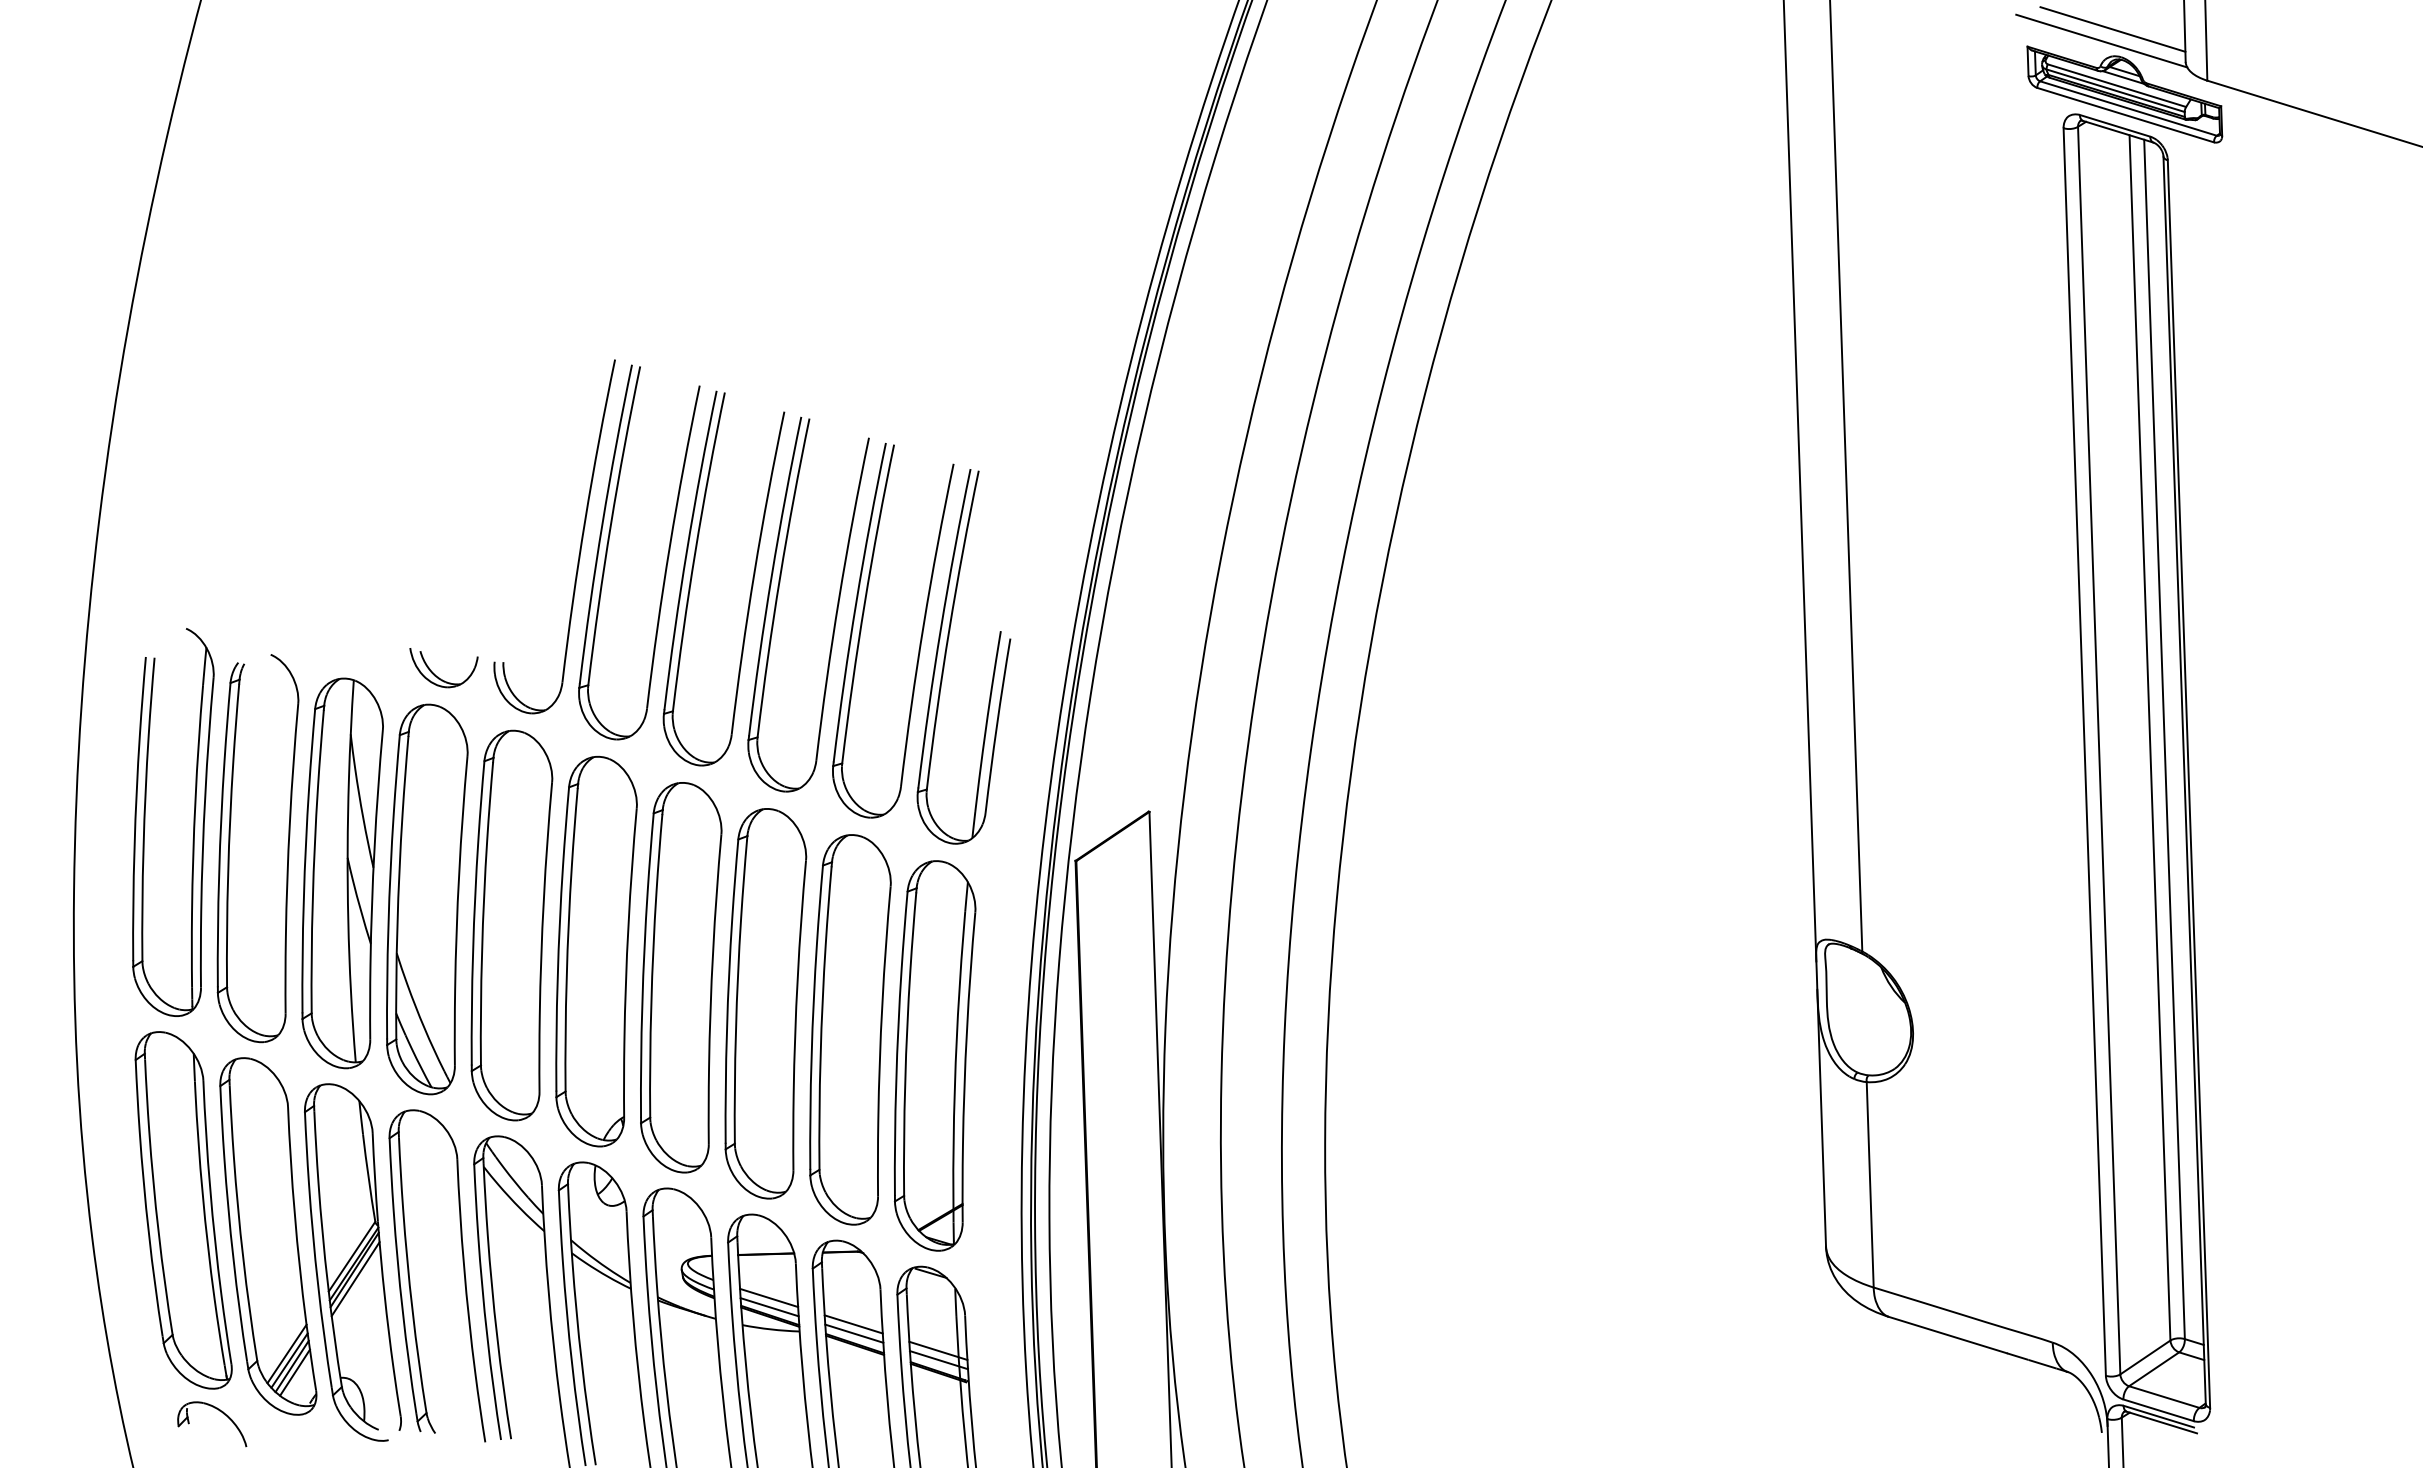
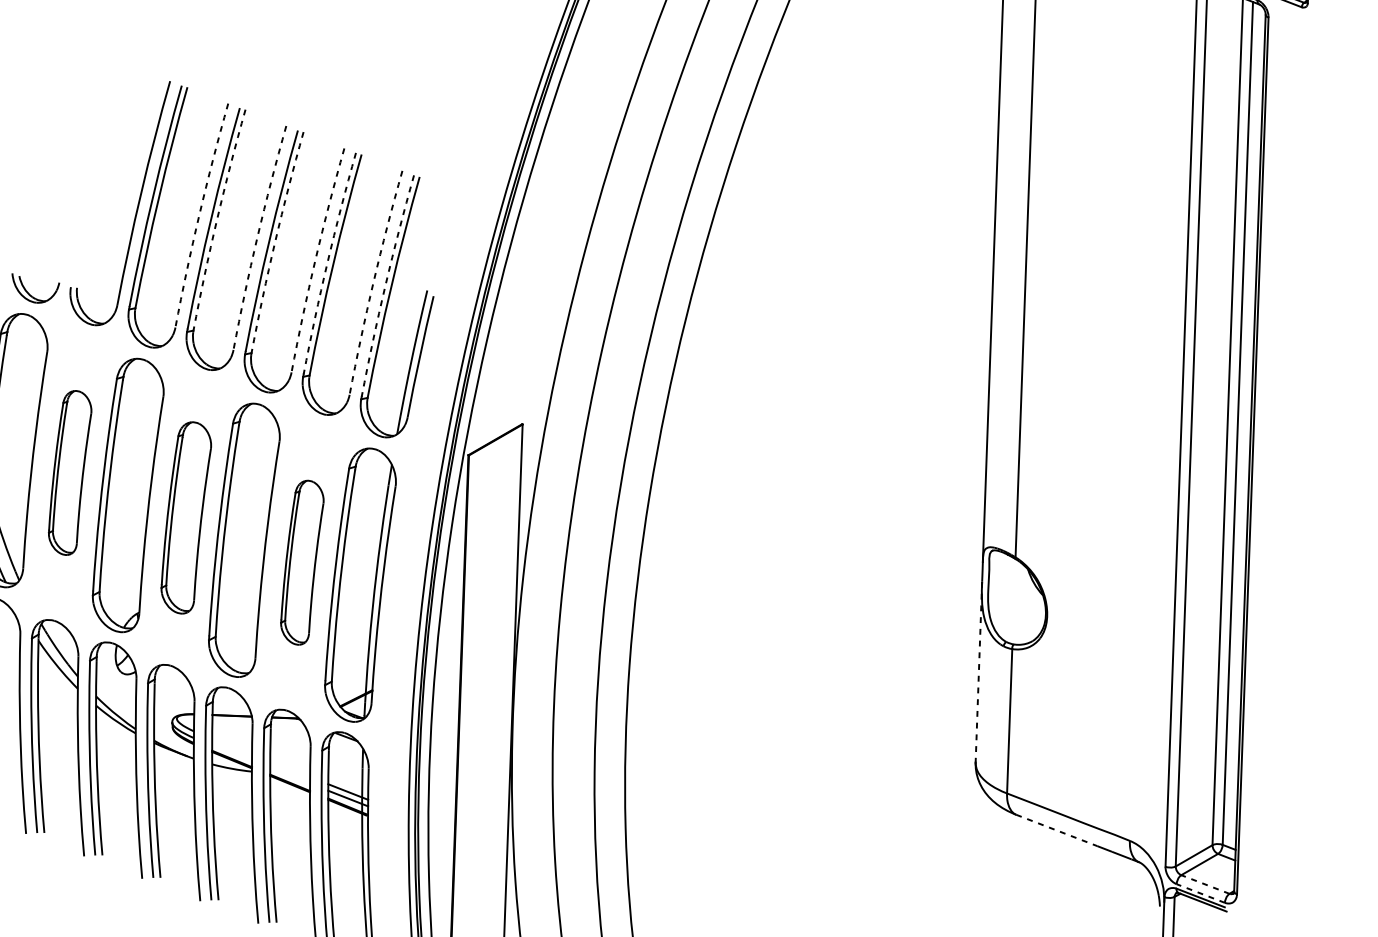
arc: (669, 546) -> (199, 214), solid -> dashed
arc: (695, 551) -> (217, 219), solid -> dashed
arc: (754, 572) -> (257, 237), solid -> dashed
arc: (780, 577) -> (275, 242), solid -> dashed
arc: (839, 598) -> (315, 259), solid -> dashed
arc: (856, 602) -> (327, 263), solid -> dashed
arc: (923, 624) -> (373, 282), solid -> dashed
arc: (941, 628) -> (385, 285), solid -> dashed
part: (511, 925) -> (69, 472), size x0.6
part: (681, 977) -> (186, 517), size x0.7
part: (850, 1029) -> (302, 562), size x0.6
line: (1821, 1118) -> (978, 672), solid -> dashed
line: (769, 1297) -> (232, 746), removed
line: (769, 1307) -> (231, 753), removed
line: (853, 1324) -> (290, 769), removed
line: (854, 1333) -> (290, 775), removed
line: (1947, 1335) -> (1056, 830), solid -> dashed
line: (2164, 1397) -> (1205, 884), solid -> dashed
line: (2158, 1410) -> (1200, 893), solid -> dashed

